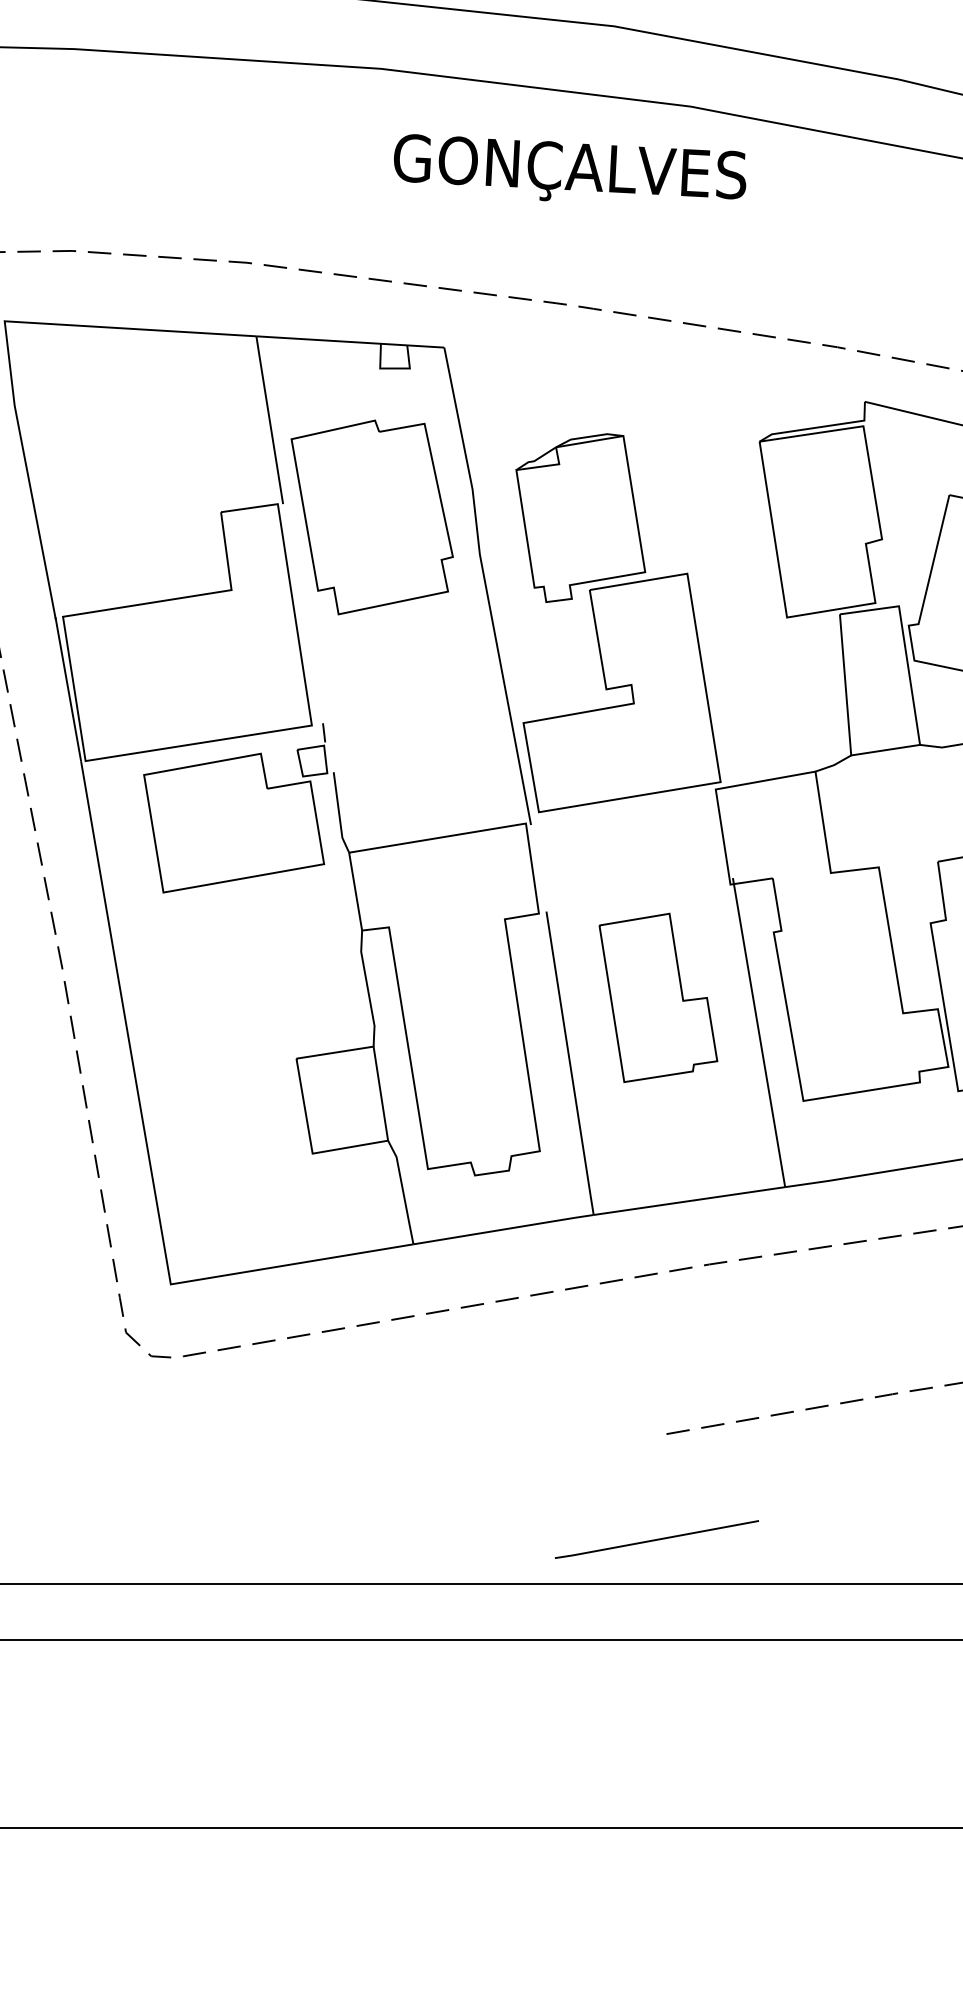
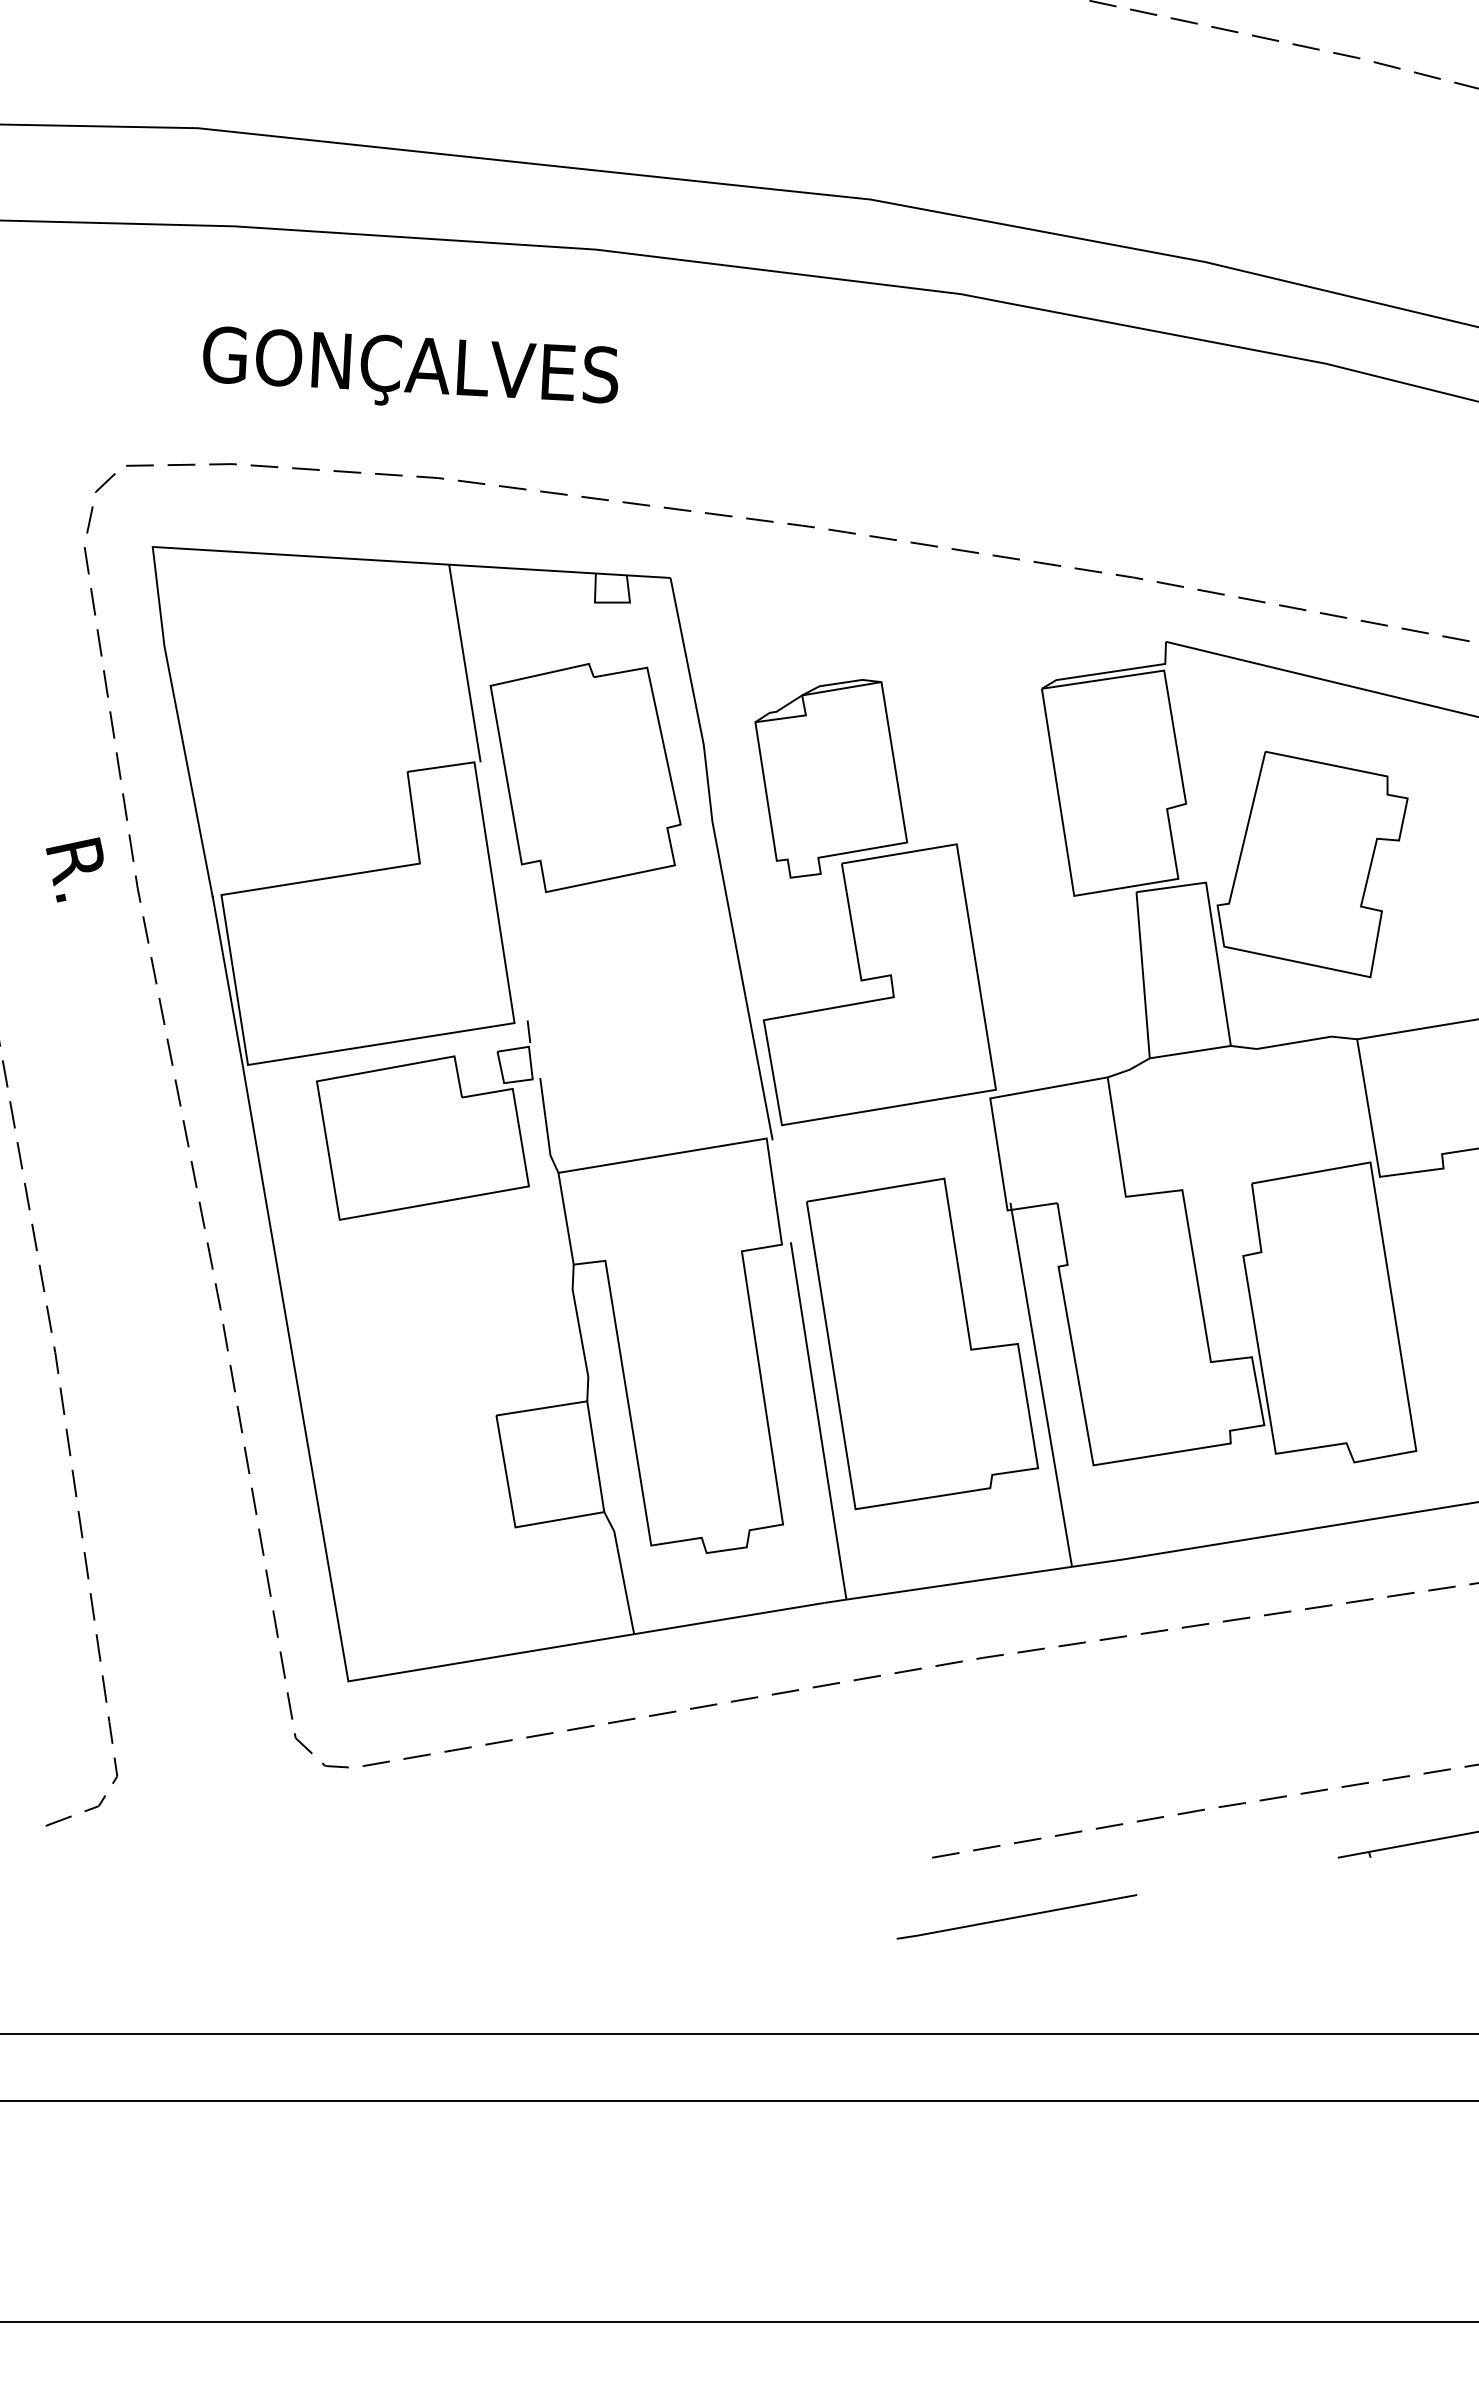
text: (569, 167) -> (410, 365), moved
part: (658, 997) -> (922, 1343), size x1.67
line: (656, 1539) -> (1016, 1916), moved

